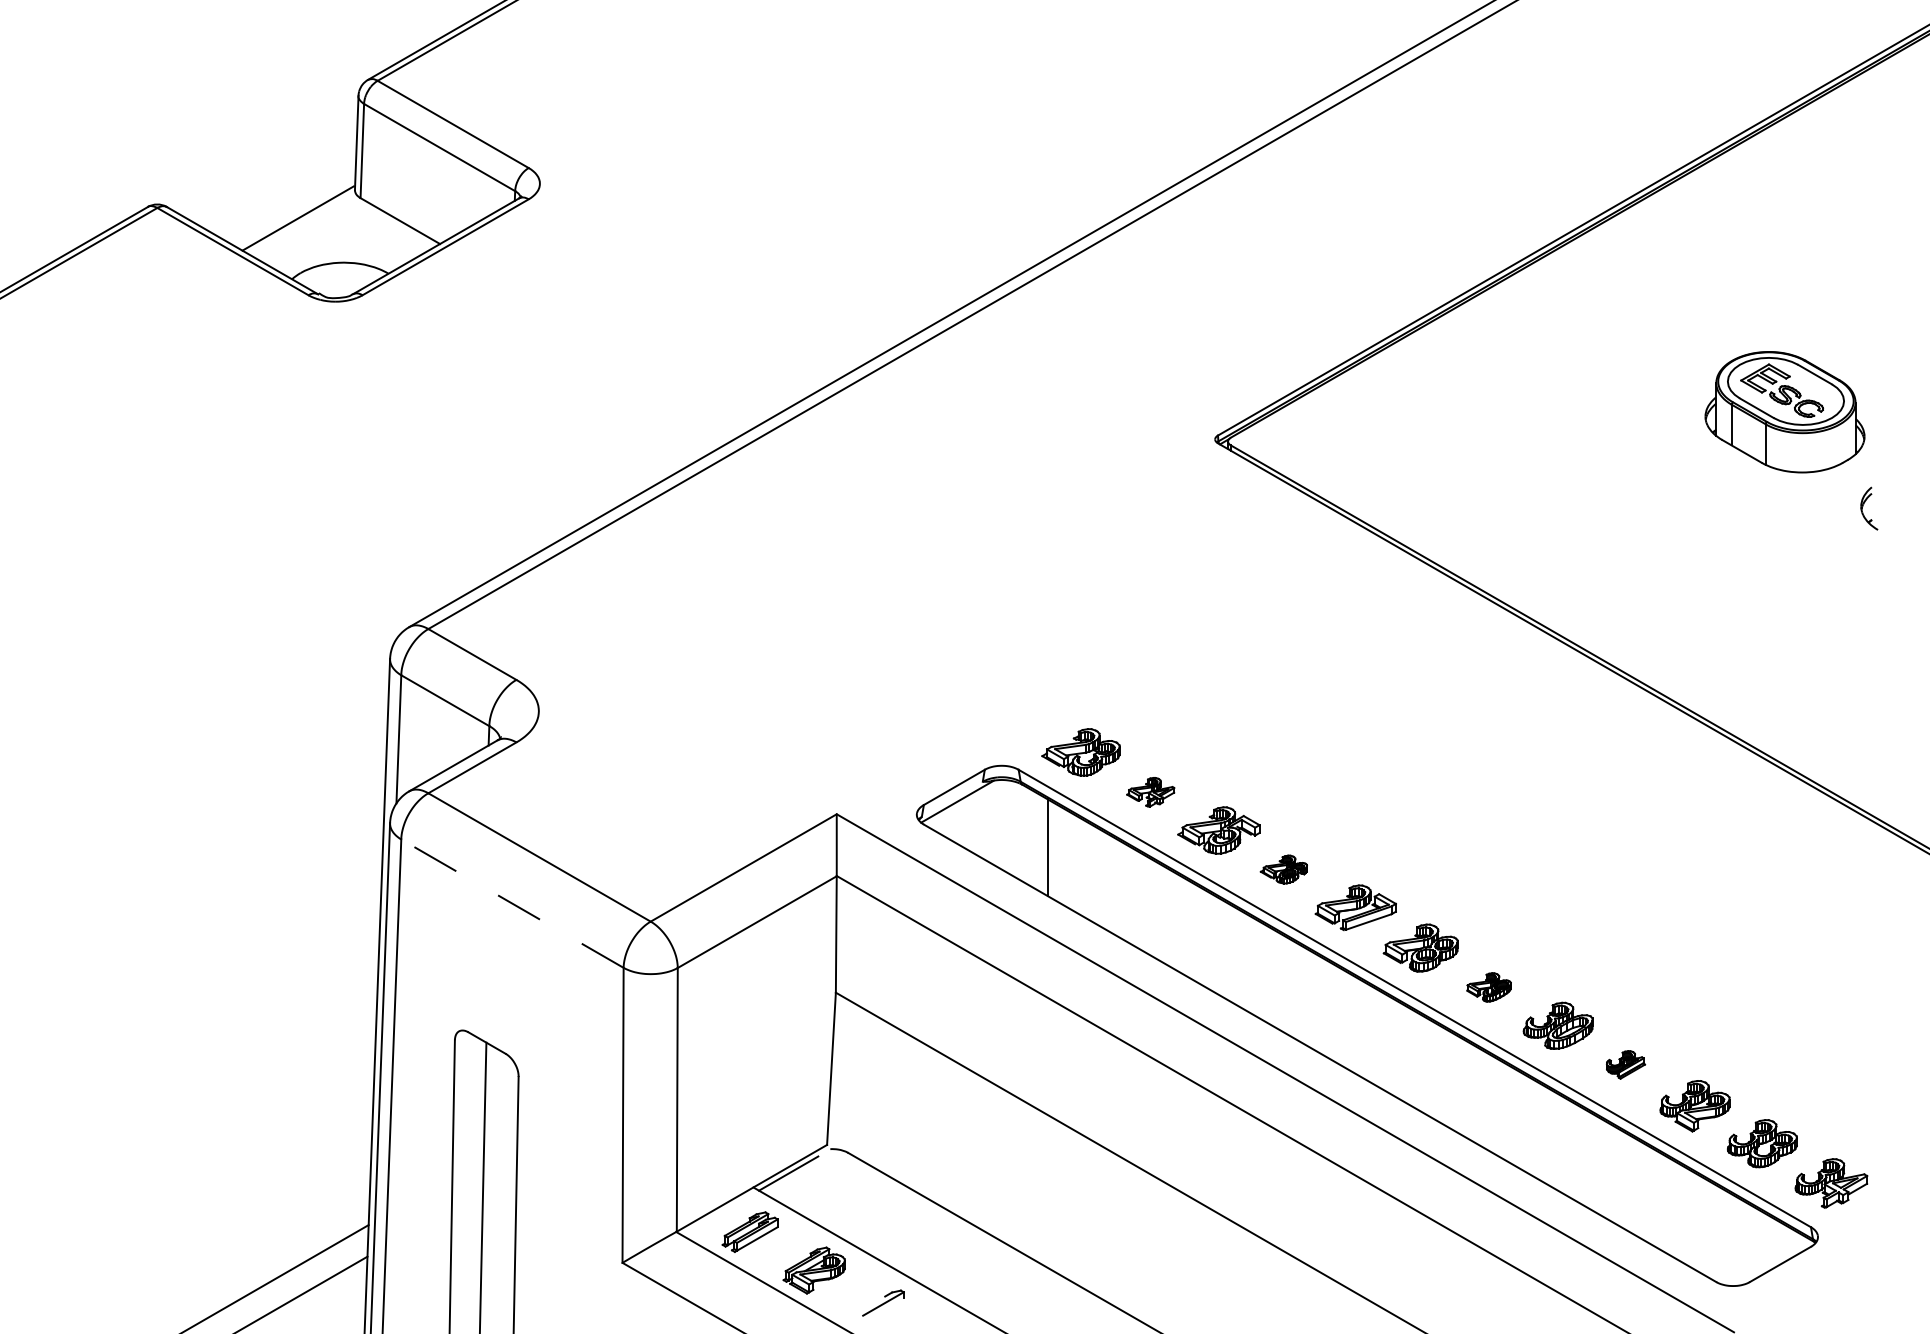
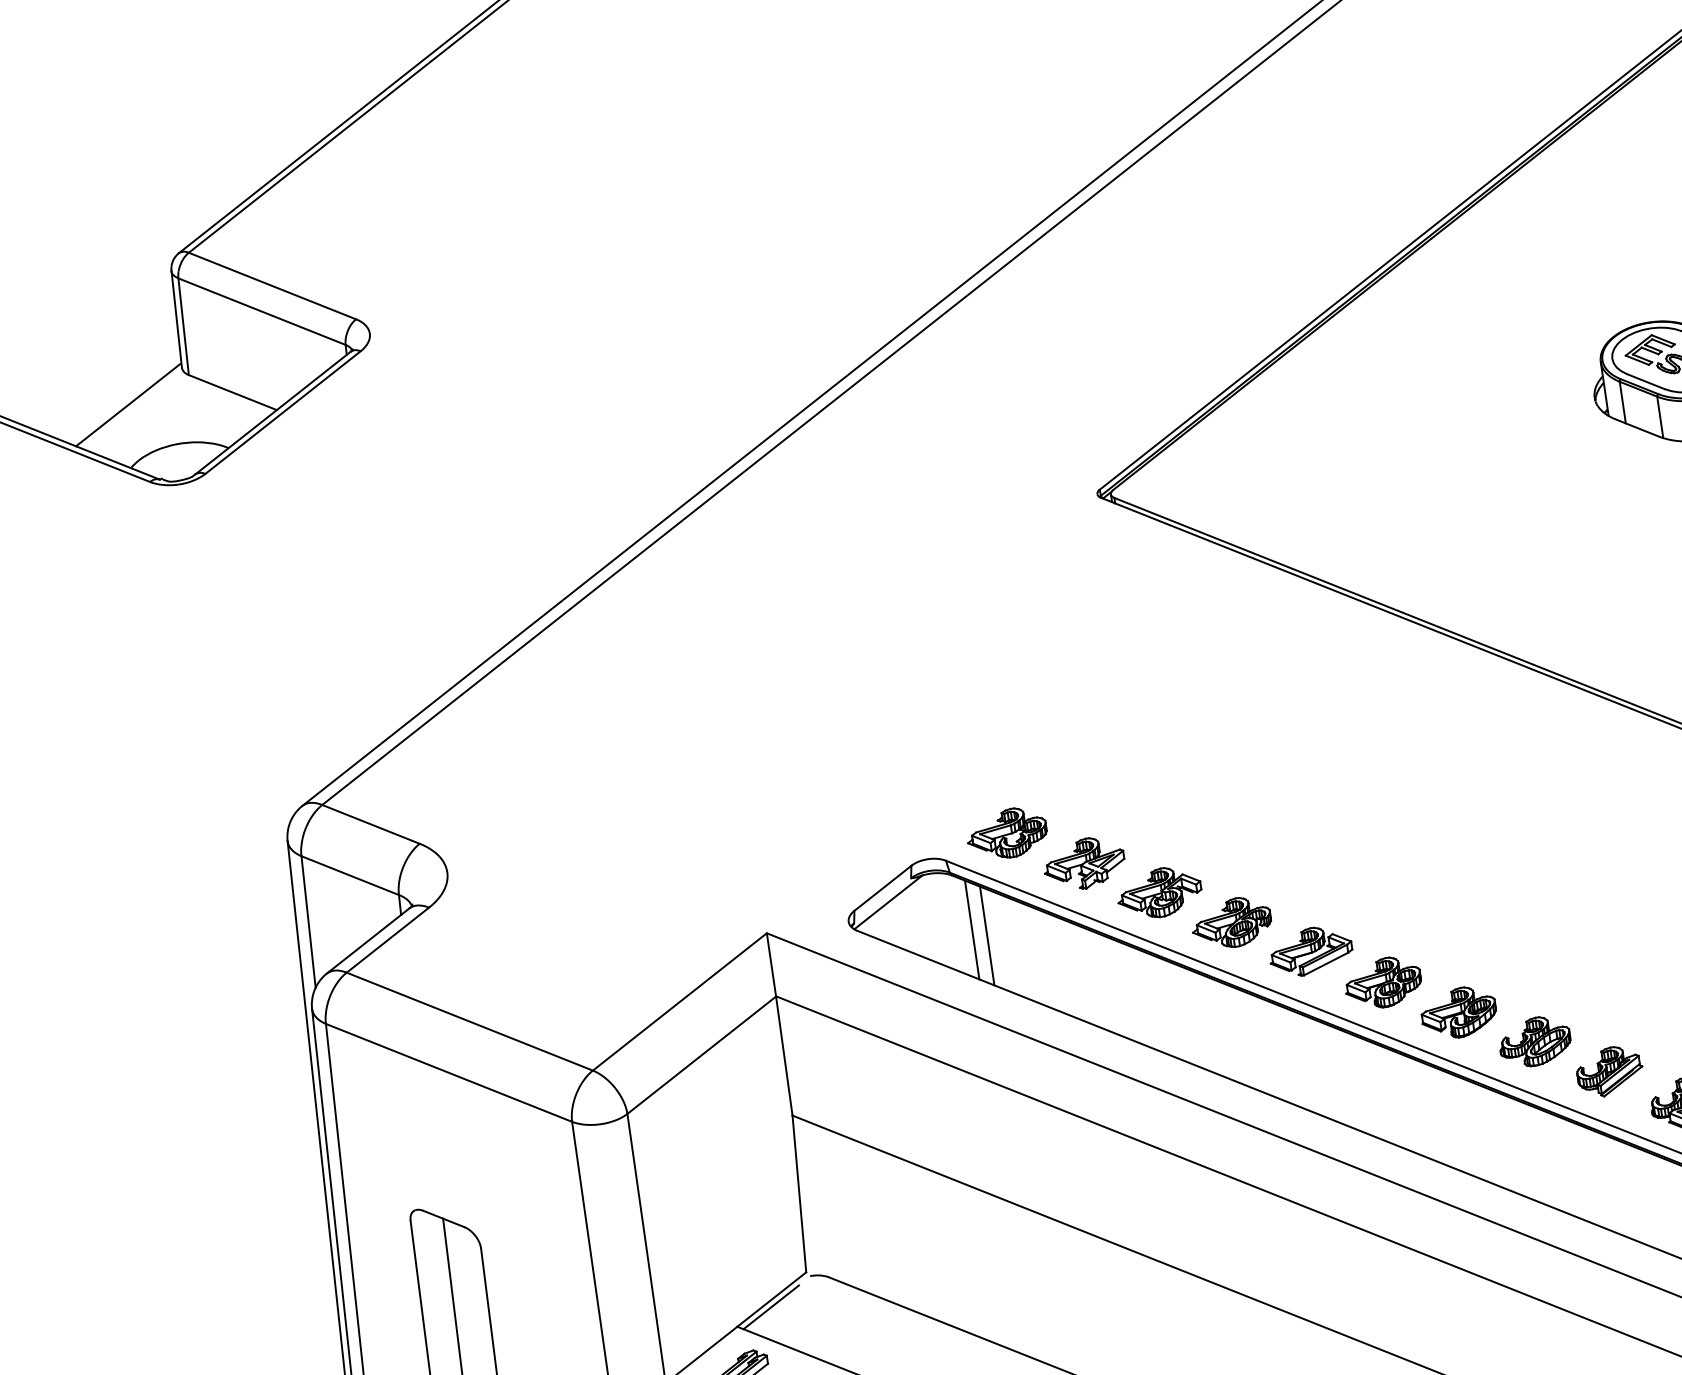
part: (1150, 792) -> (1083, 864), size x1.67
line: (1034, 839) -> (972, 929), added
part: (1283, 869) -> (1231, 923), size x1.67
line: (512, 903) -> (449, 1072), dashed -> solid
part: (1488, 987) -> (1458, 1013), size x1.67
part: (1625, 1064) -> (1609, 1071), size x1.67

